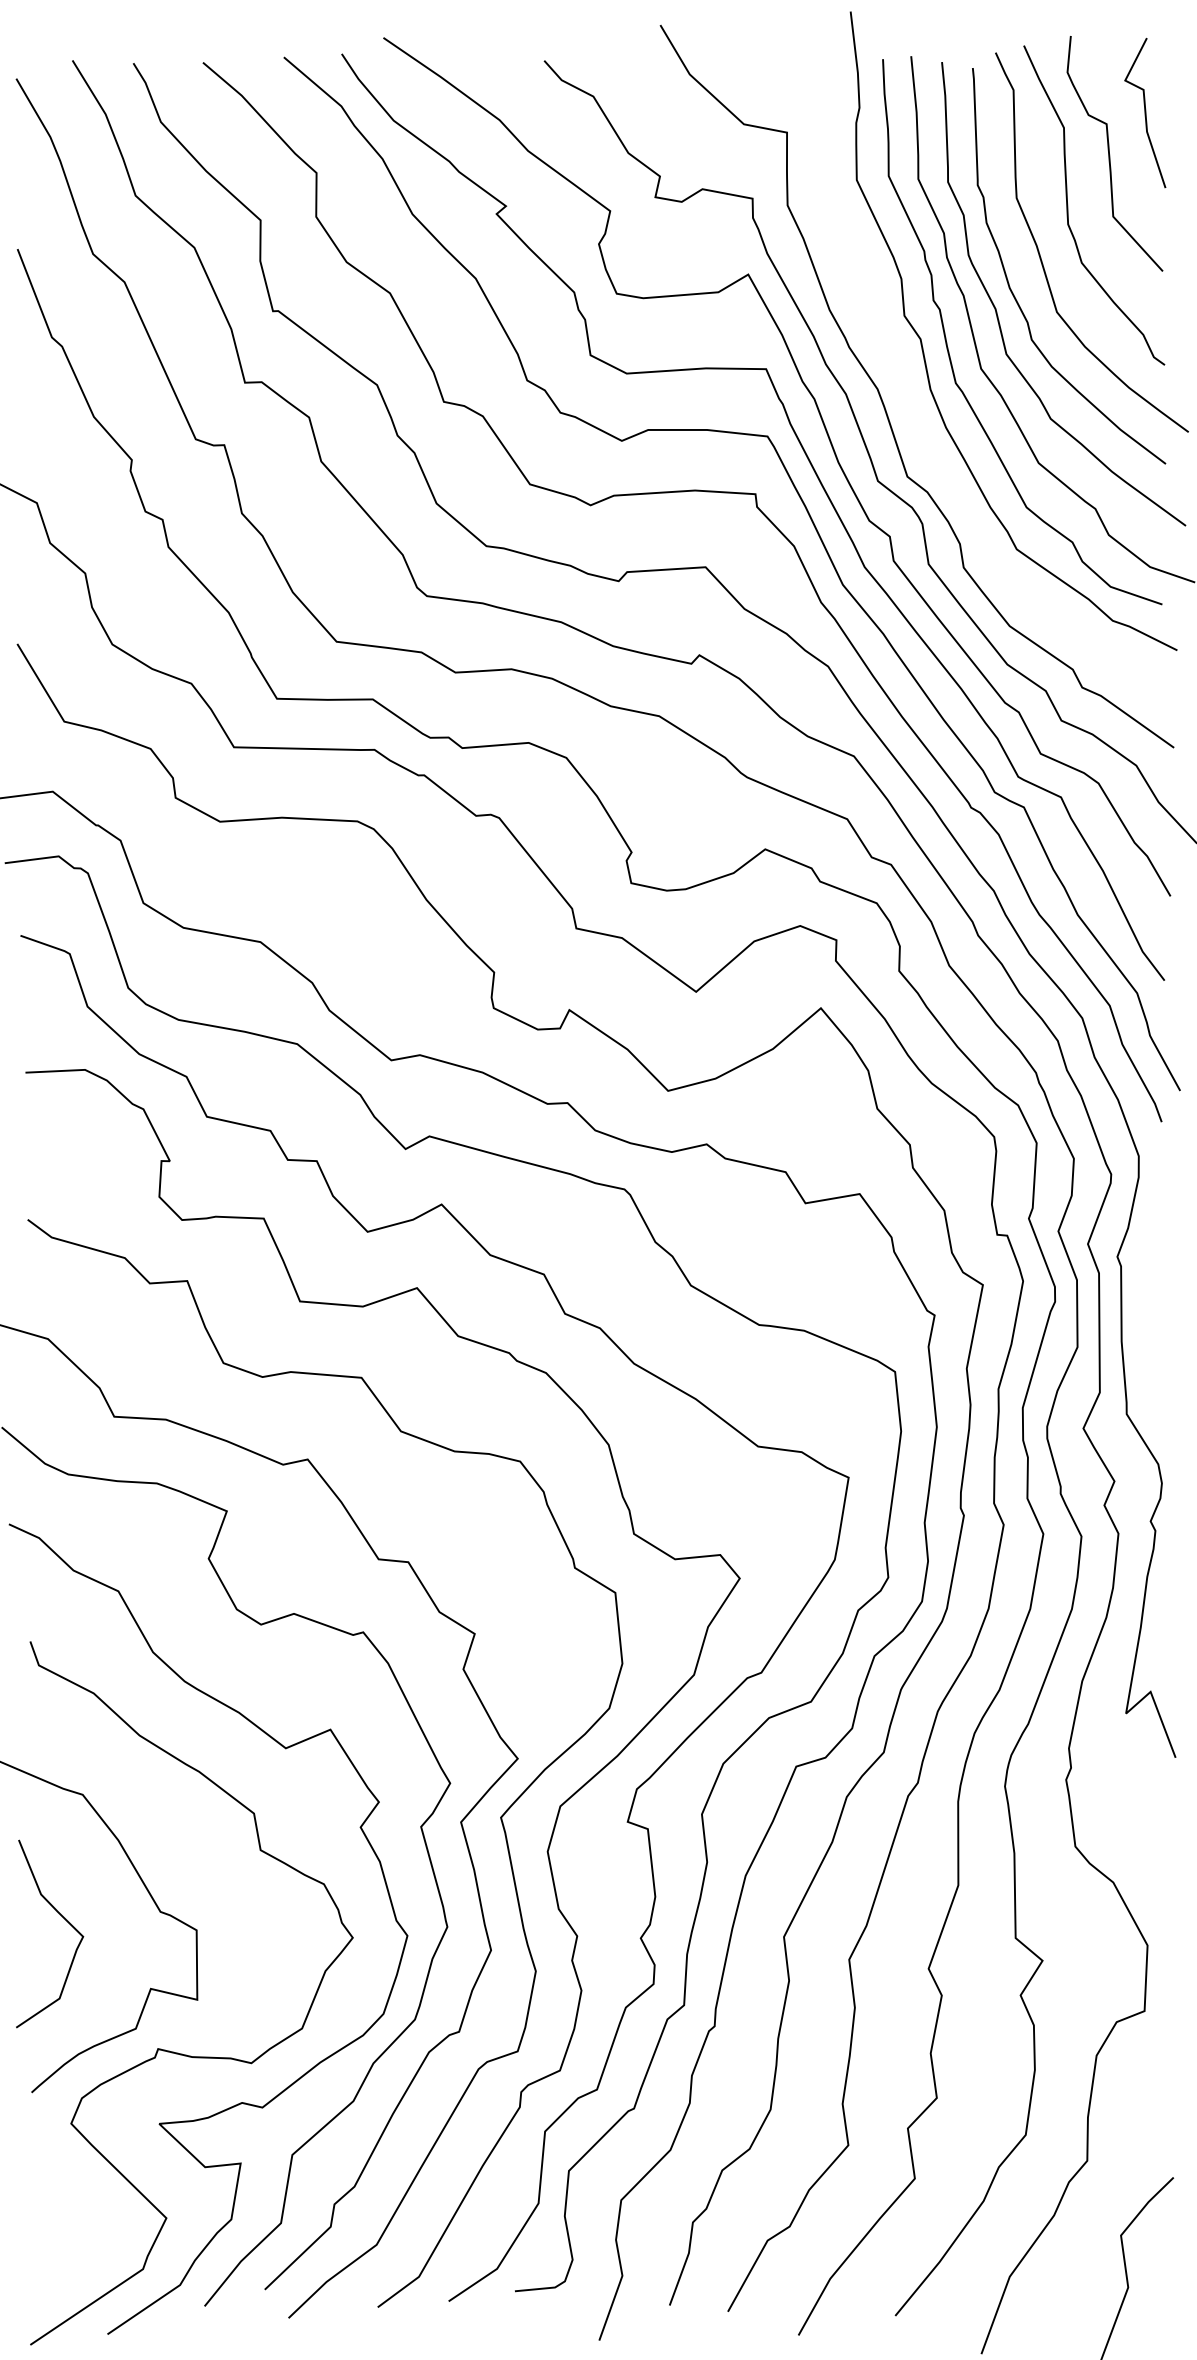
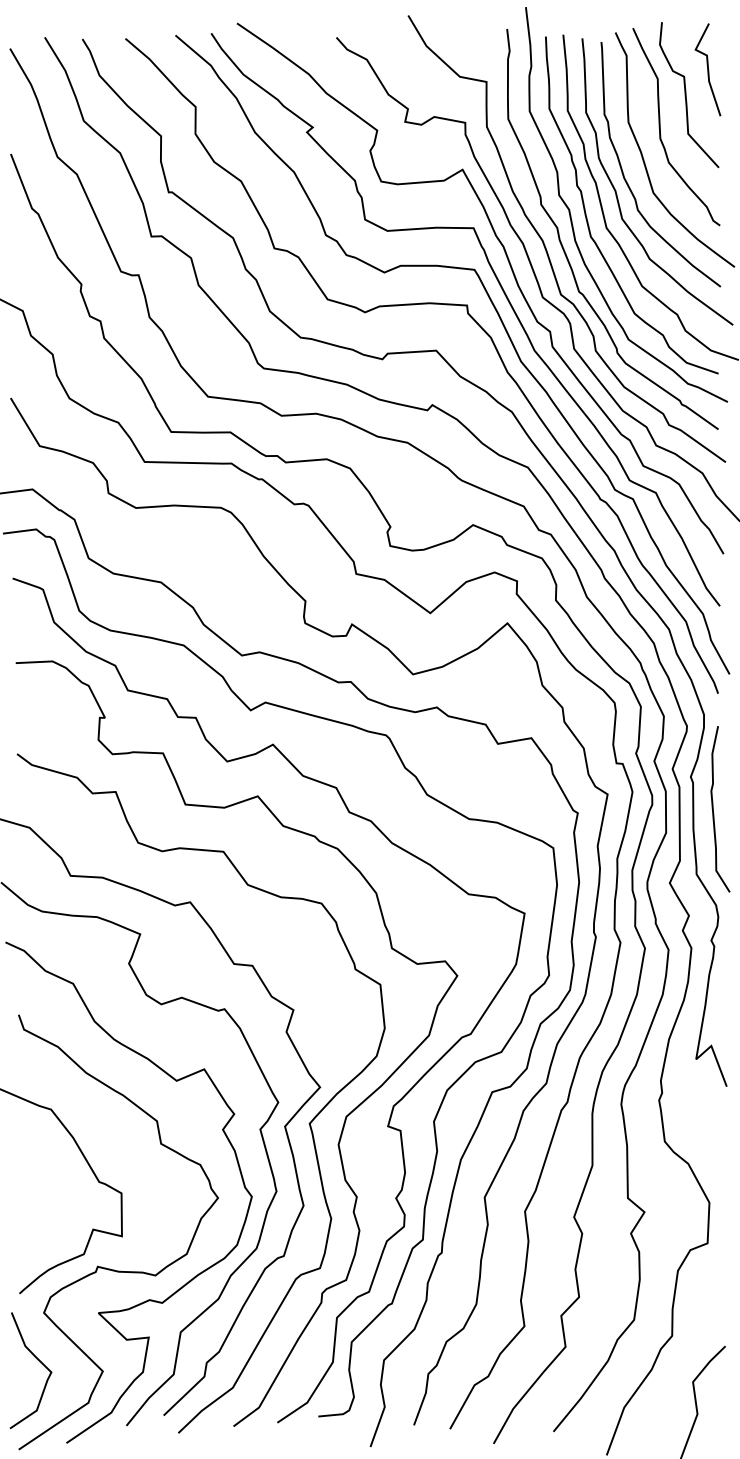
curve: (913, 401) -> (564, 248), added
curve: (1154, 1309) -> (713, 809), added
curve: (62, 1919) -> (38, 1361), moved

